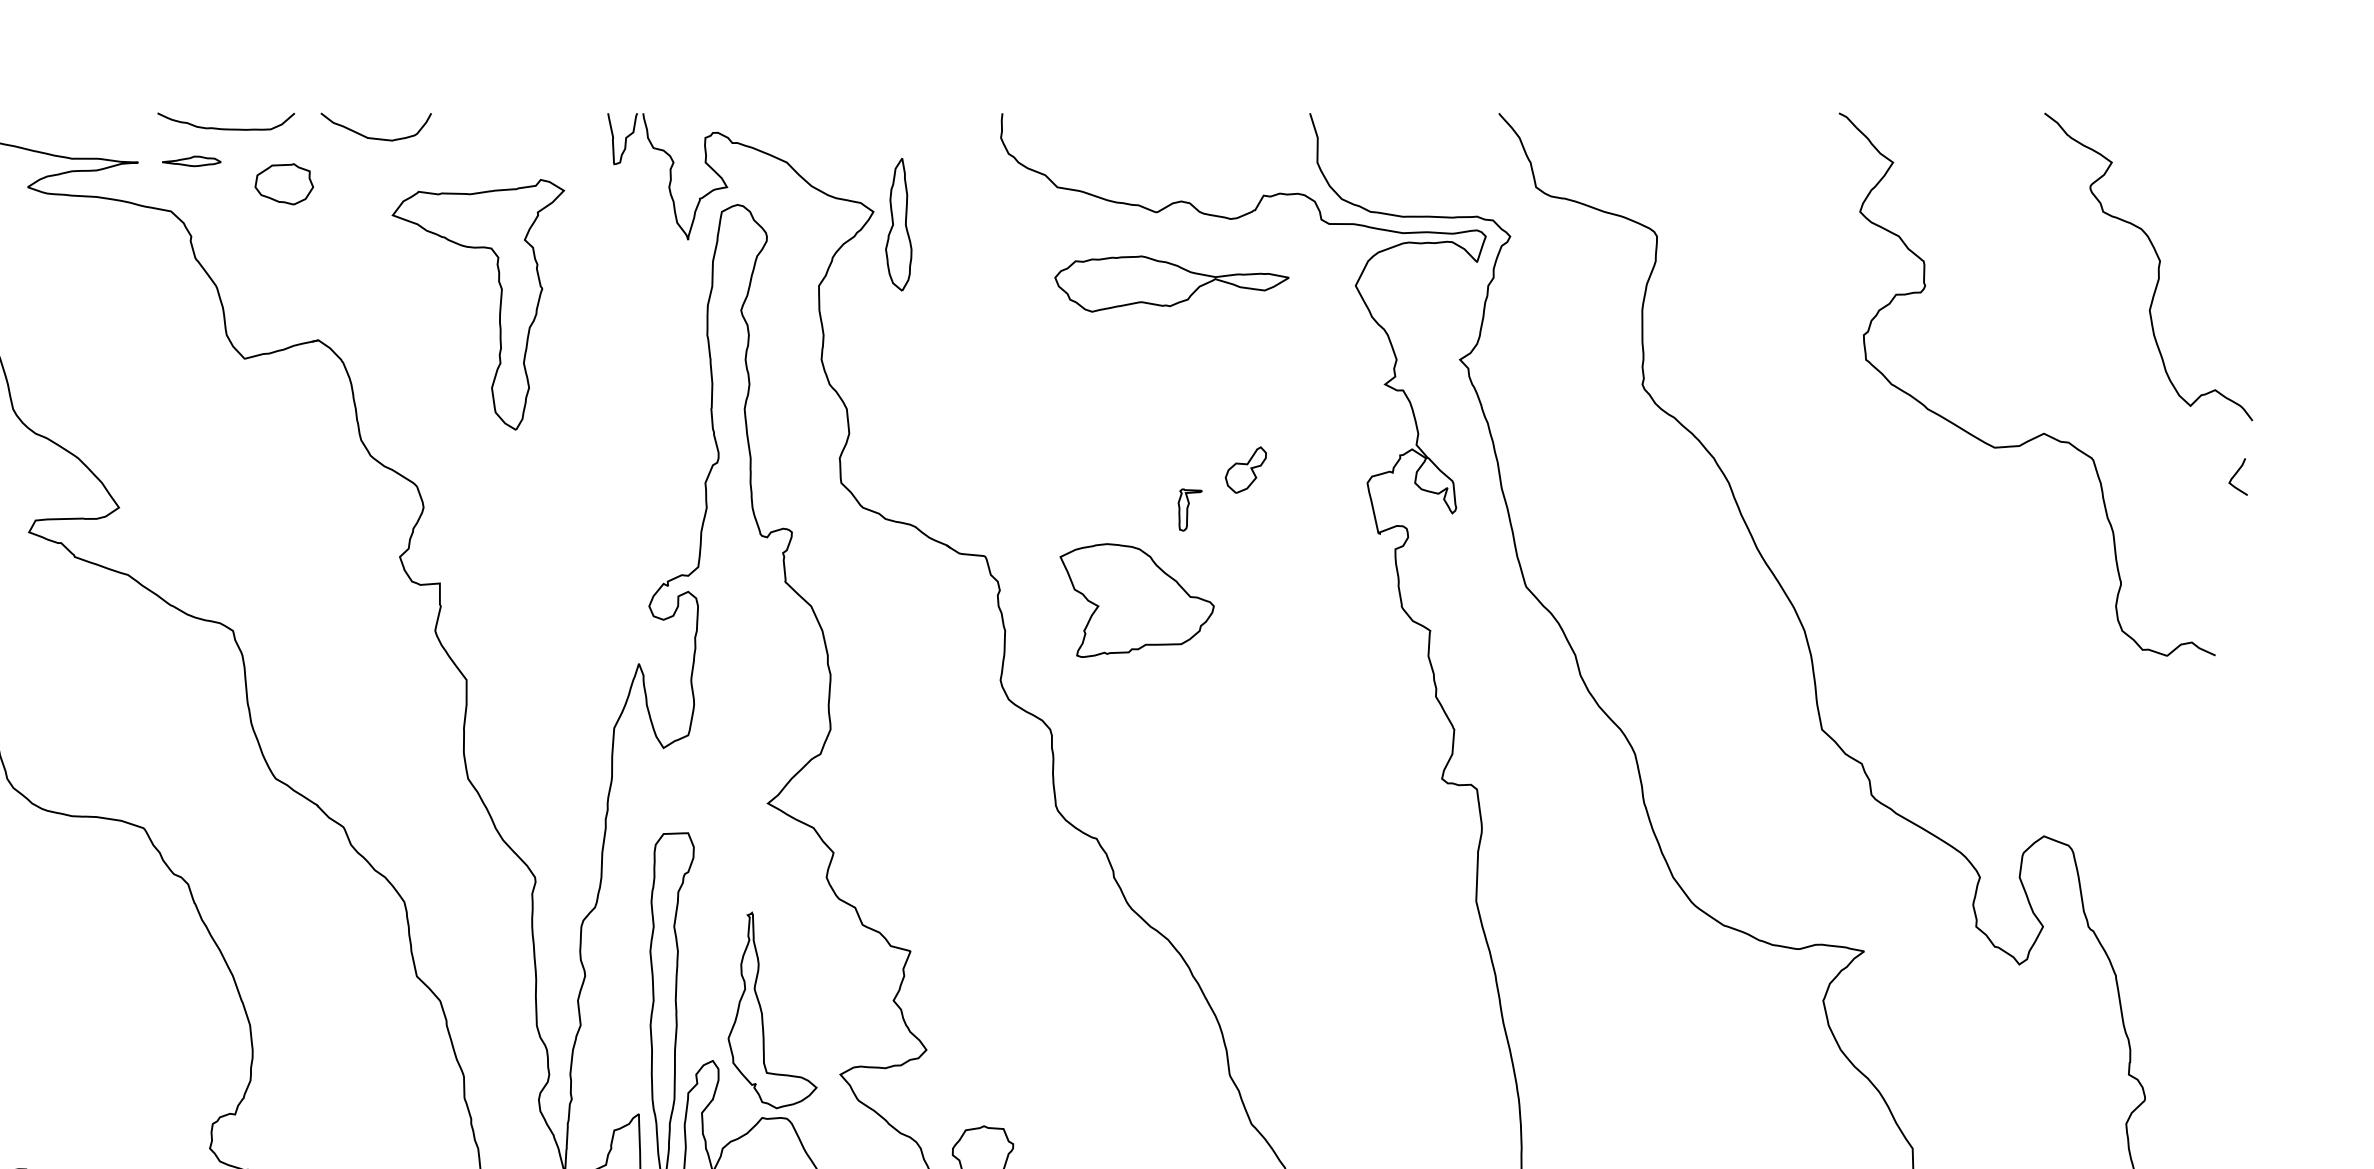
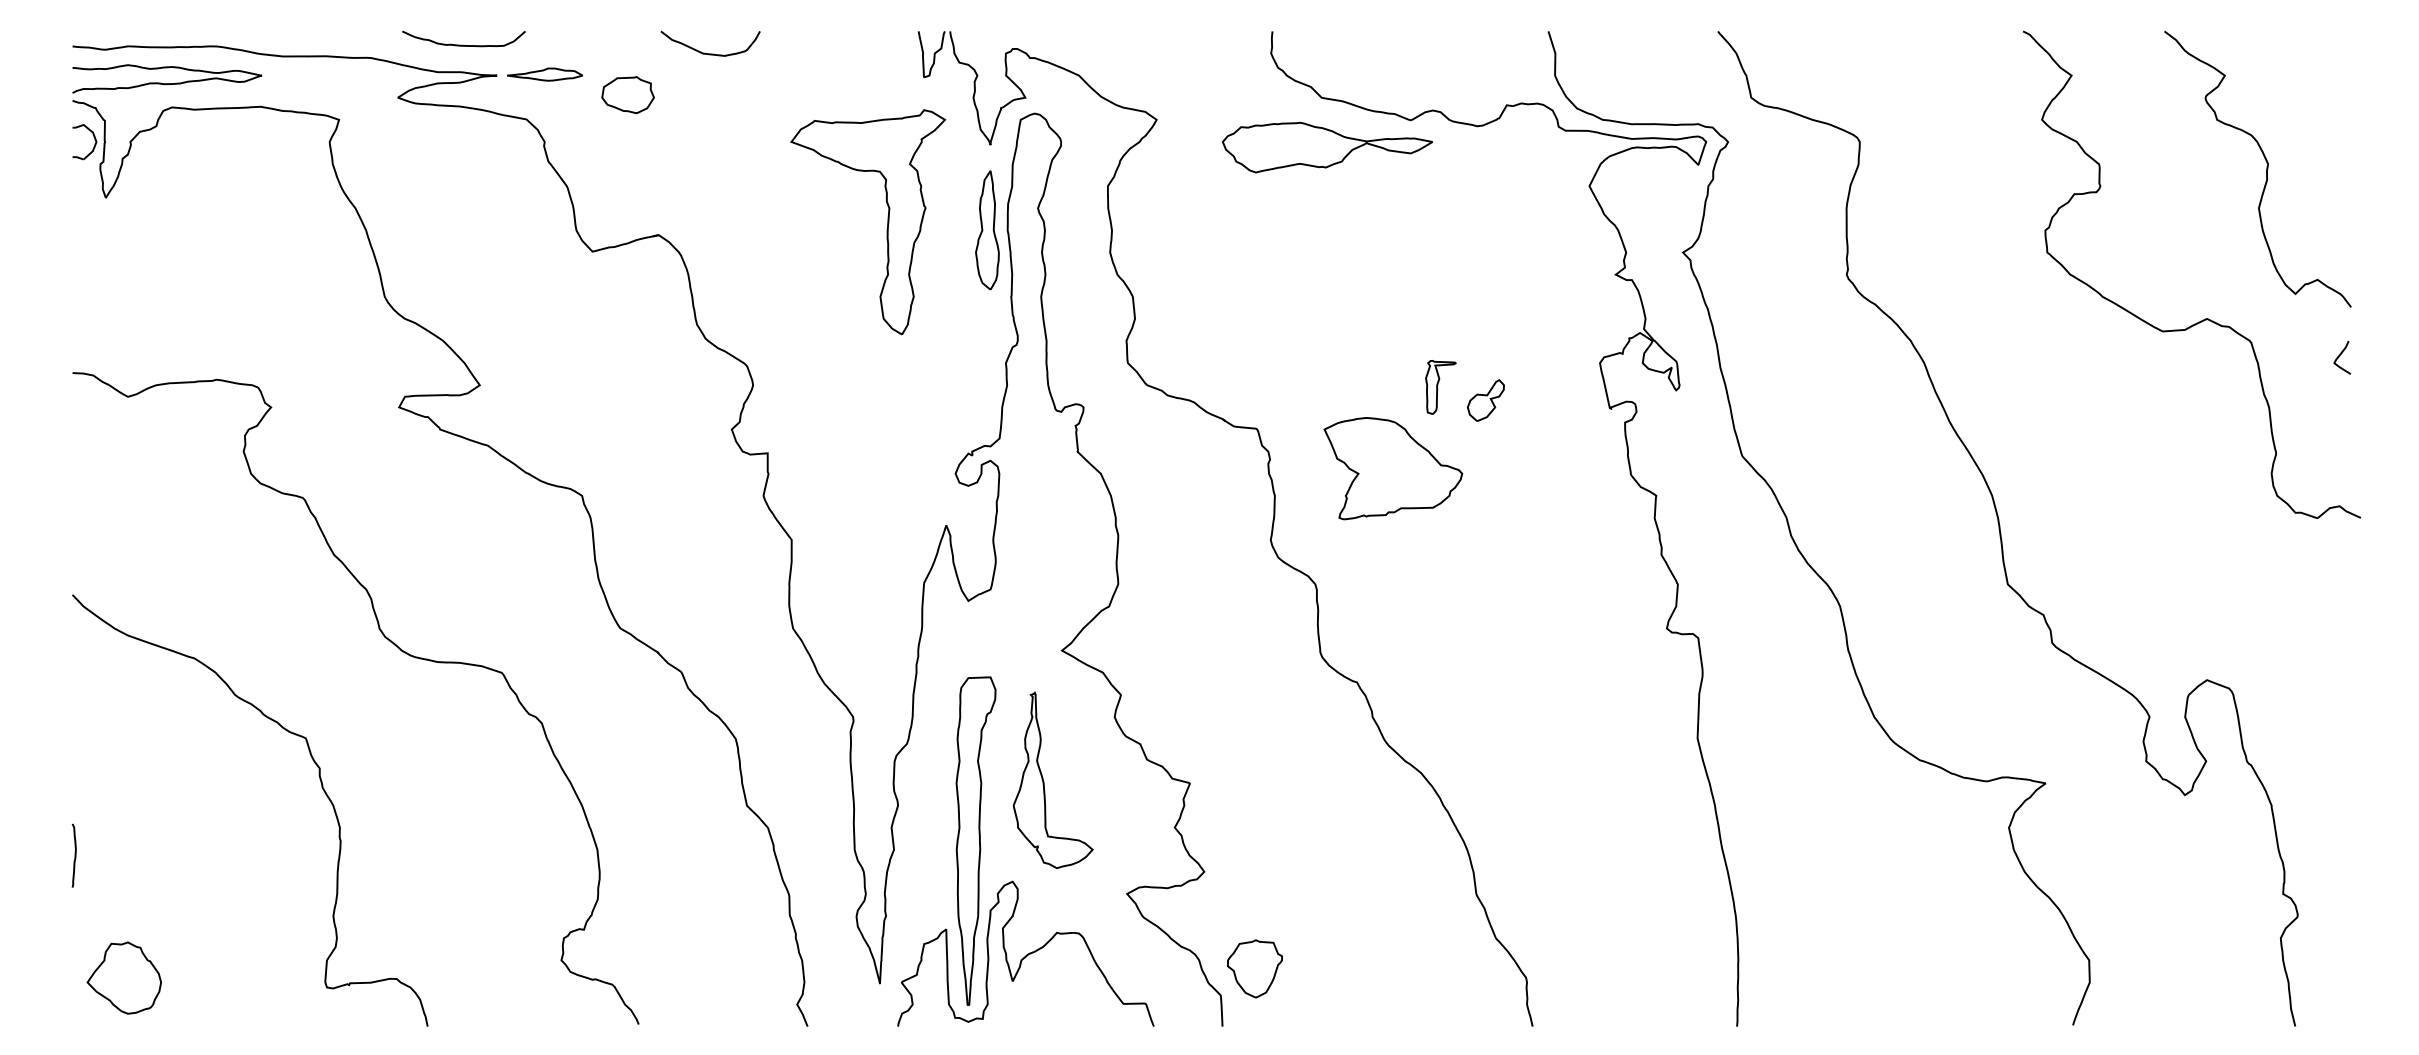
curve: (224, 127) -> (462, 44), moved
part: (191, 161) -> (544, 74), size x1.43
part: (898, 224) -> (987, 230), moved
curve: (2158, 266) -> (2266, 168), moved
part: (1171, 283) -> (1327, 147), moved
part: (499, 305) -> (887, 222), moved
part: (1245, 470) -> (1485, 400), moved
curve: (2235, 476) -> (2339, 357), moved
part: (1189, 510) -> (1440, 387), size x1.43
part: (762, 1011) -> (1044, 781), moved

